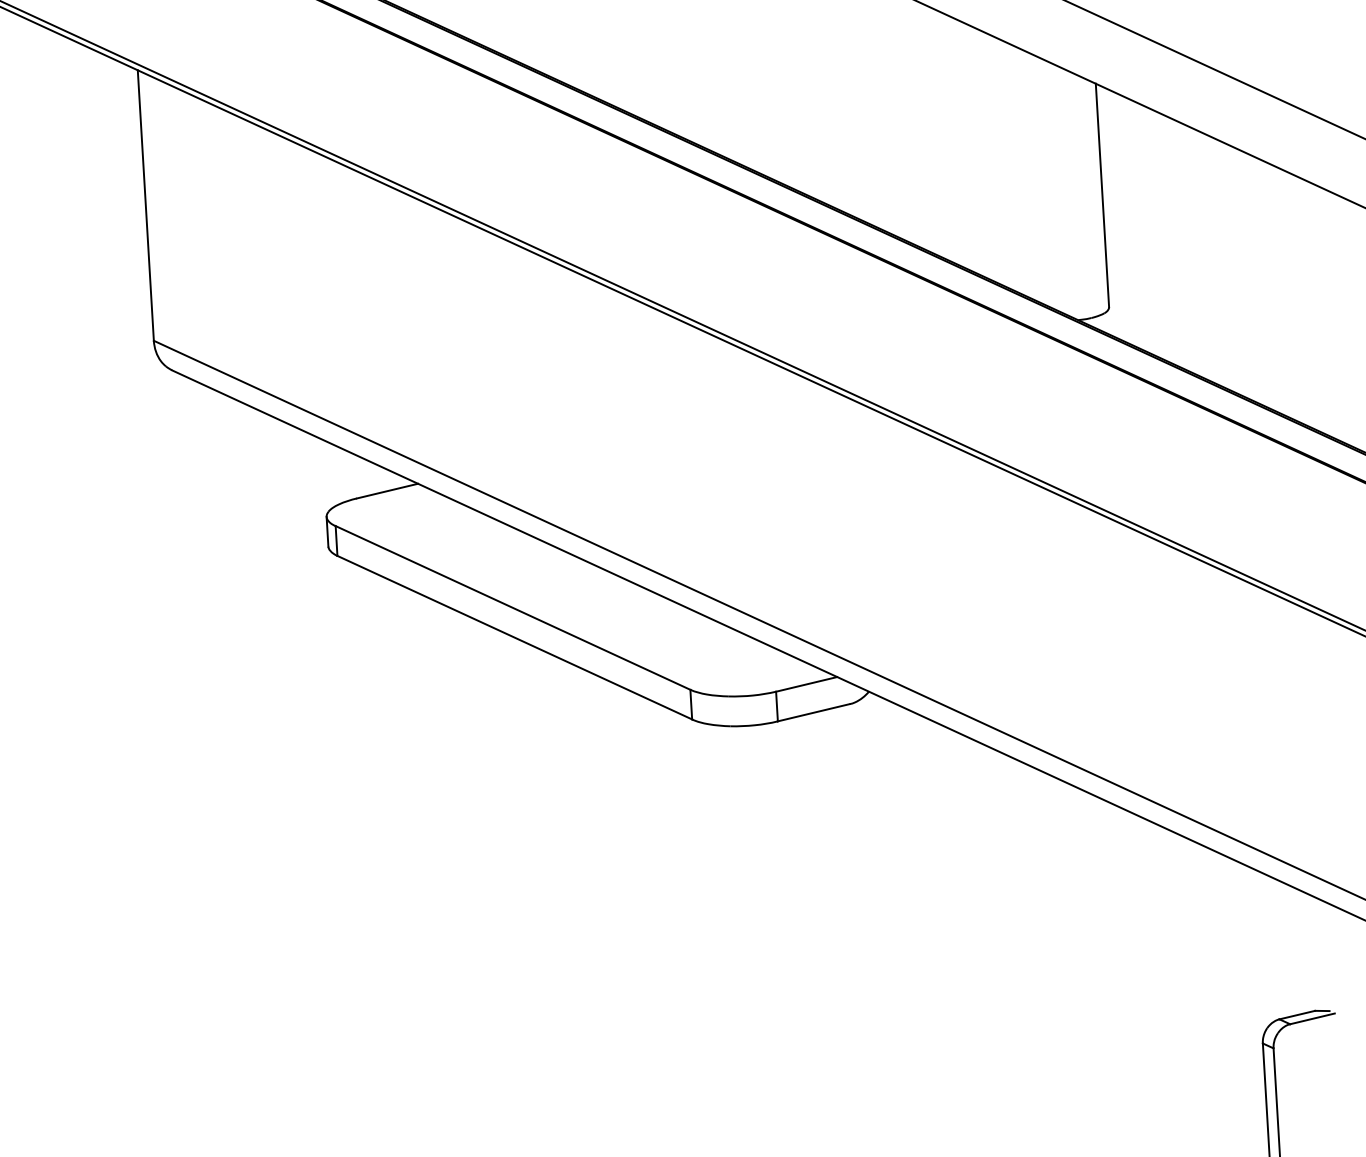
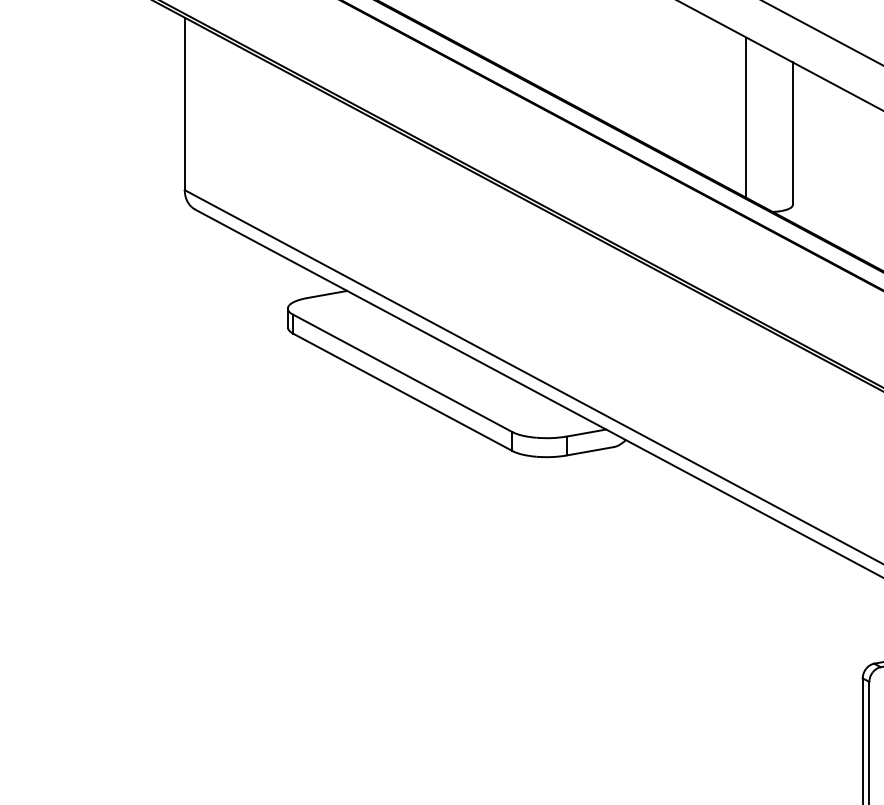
line: (1028, 174) -> (746, 117), added

